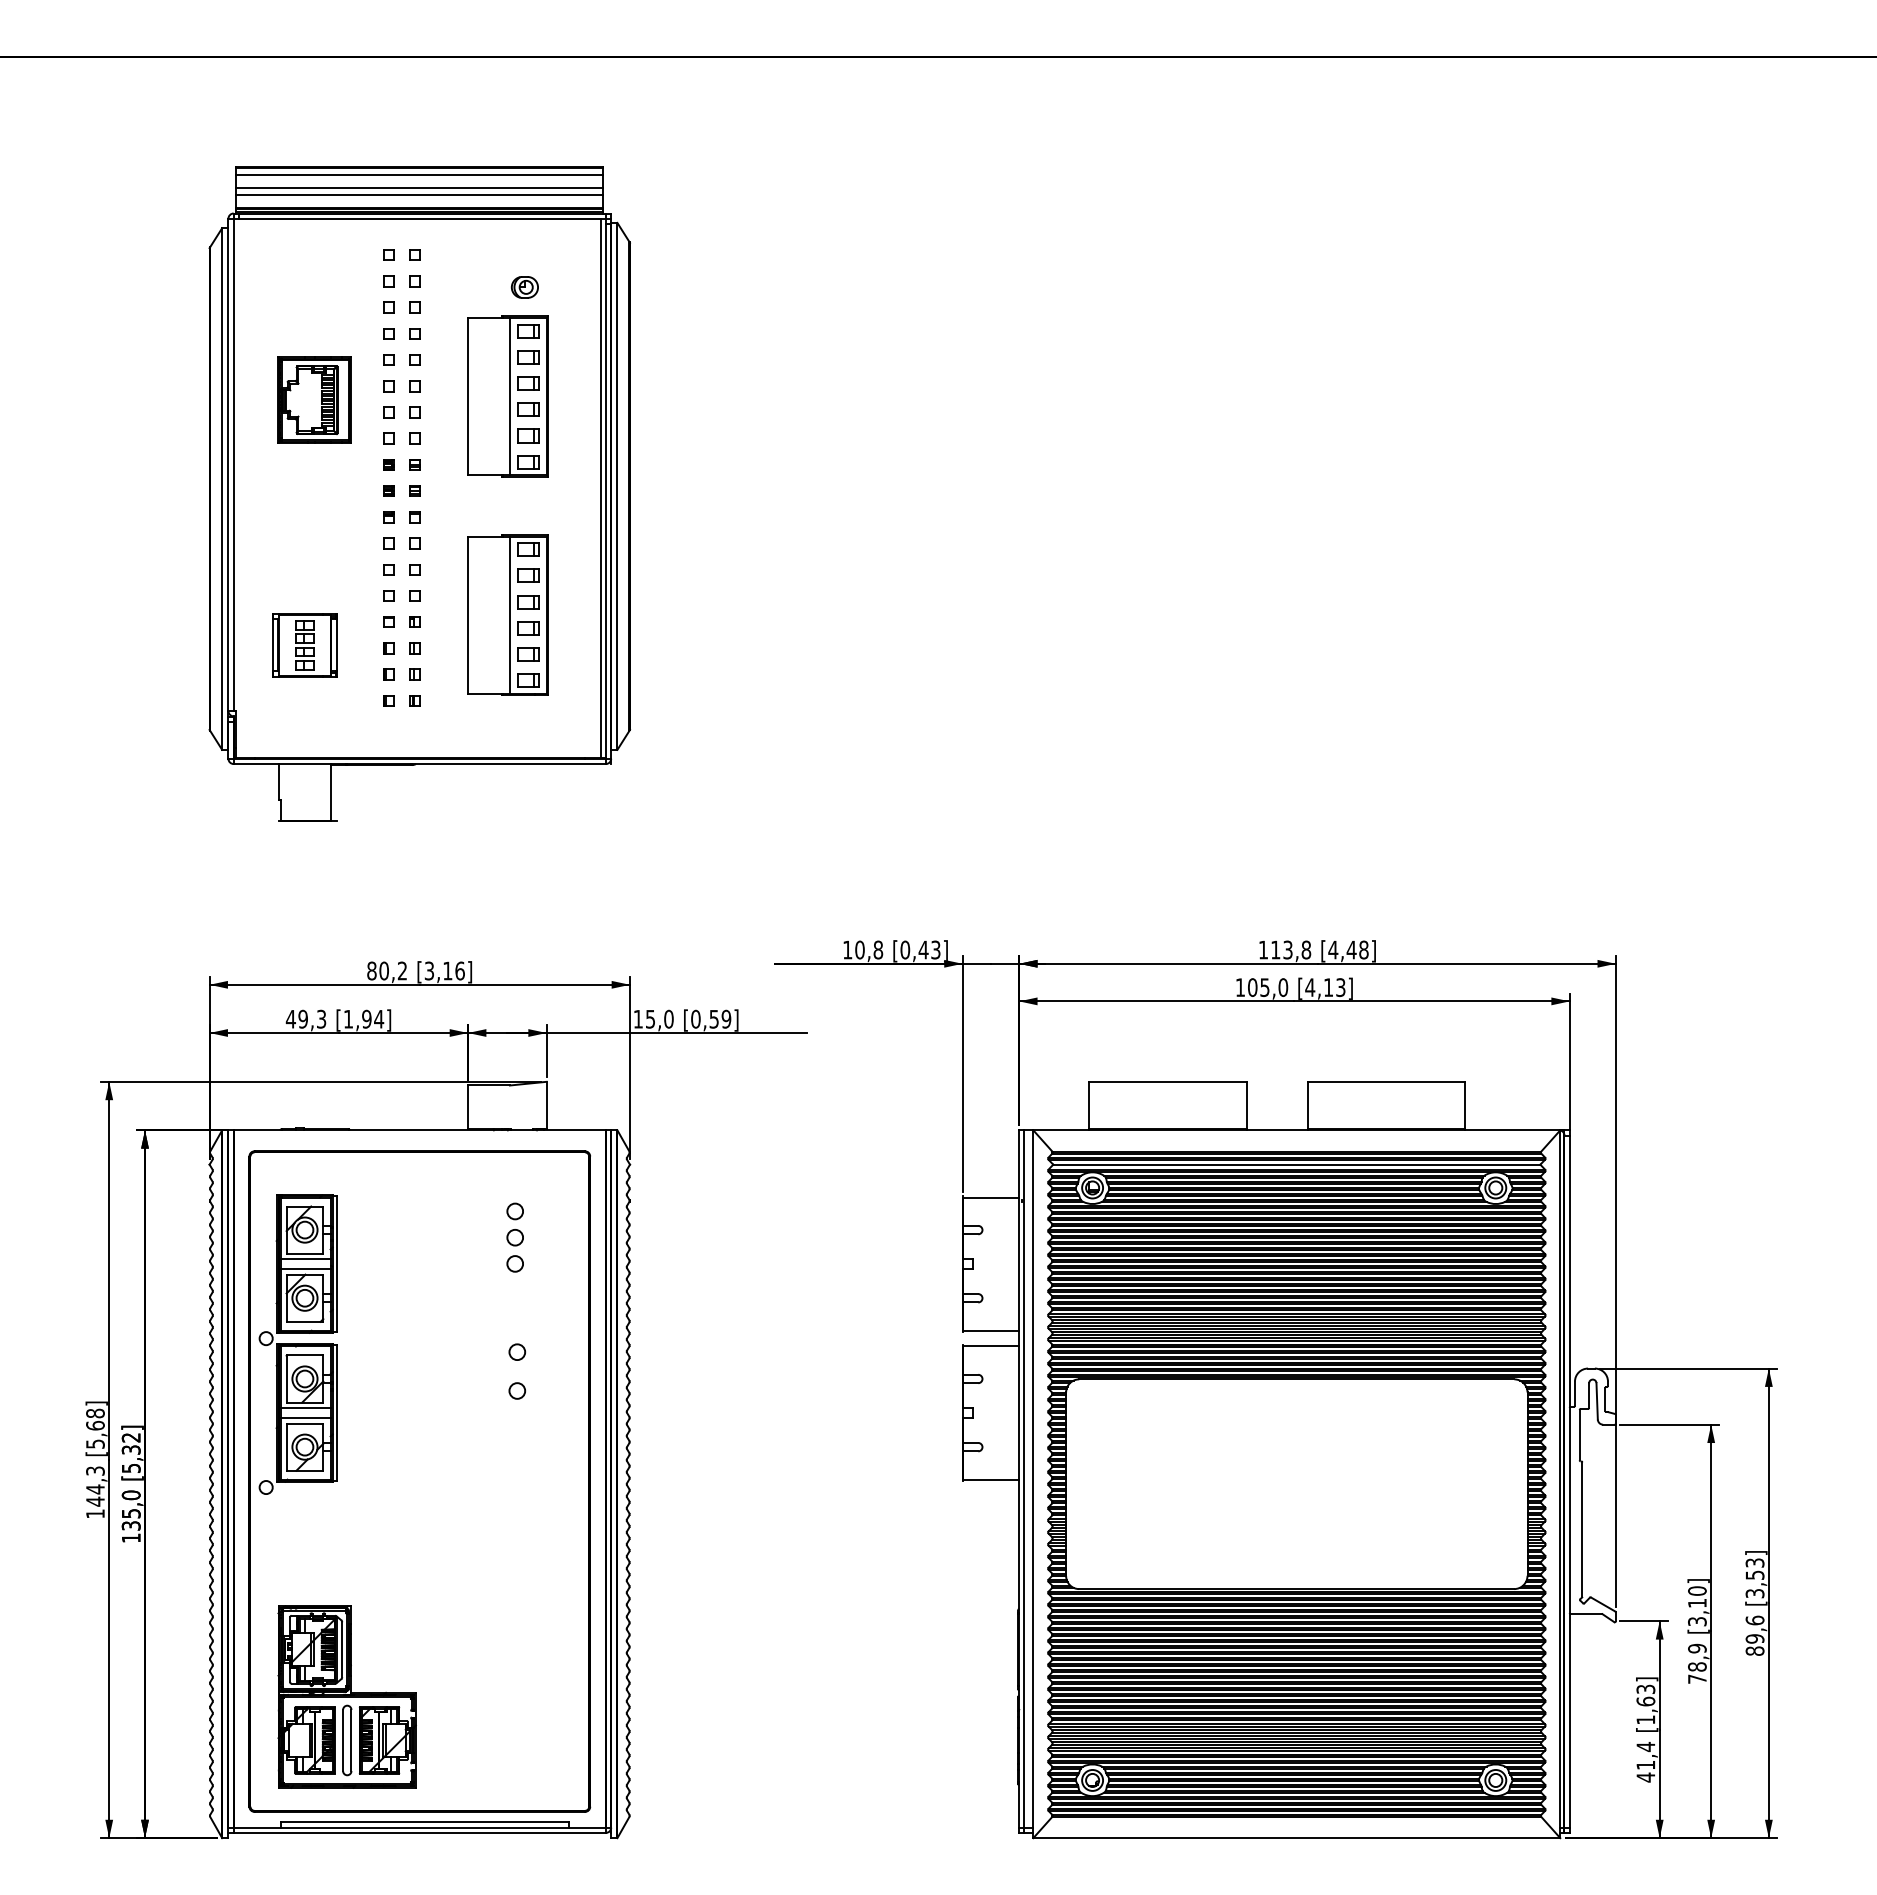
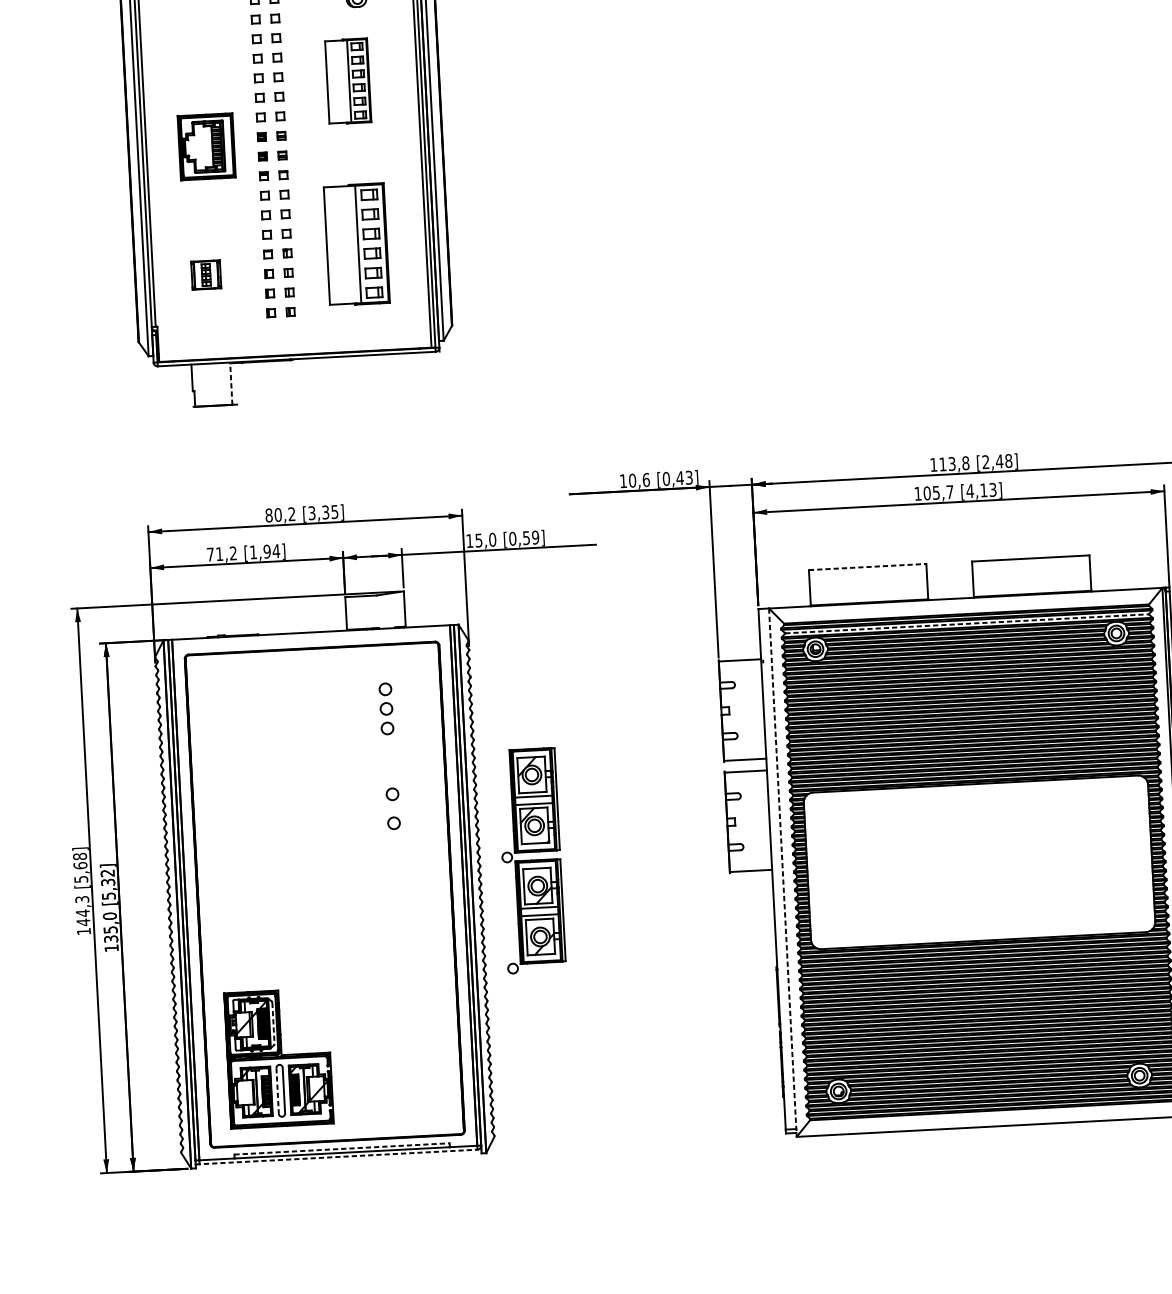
part: (507, 396) -> (347, 81), size x0.7
part: (314, 399) -> (206, 146), moved
part: (304, 645) -> (206, 275), size x0.6
line: (330, 791) -> (231, 383), solid -> dashed
text: (878, 949) -> (646, 479), 10,8 -> 10,6
text: (1333, 949) -> (986, 461), [4,48] -> [2,48]
text: (453, 970) -> (329, 511), [3,16] -> [3,35]
text: (1283, 987) -> (950, 492), 105,0 -> 105,7
text: (305, 1018) -> (221, 553), 49,3 -> 71,2
line: (1168, 1081) -> (868, 566), solid -> dashed
line: (1296, 1164) -> (966, 623), solid -> dashed
part: (297, 1344) -> (530, 860), moved
line: (1024, 1481) -> (776, 870), removed
line: (1033, 1484) -> (783, 872), solid -> dashed
line: (342, 1650) -> (273, 1023), solid -> dashed
line: (343, 1740) -> (277, 1090), solid -> dashed
line: (425, 1822) -> (342, 1148), solid -> dashed
line: (417, 1832) -> (336, 1156), solid -> dashed

